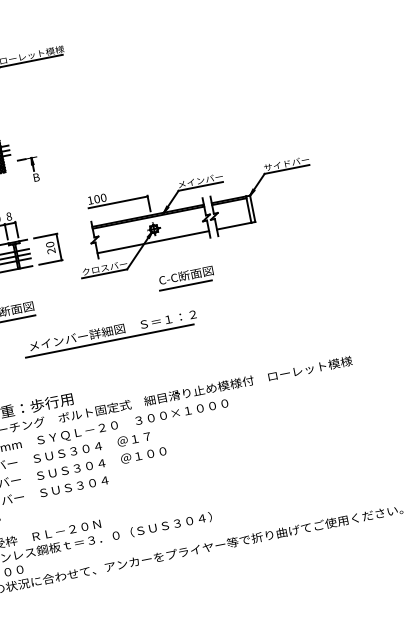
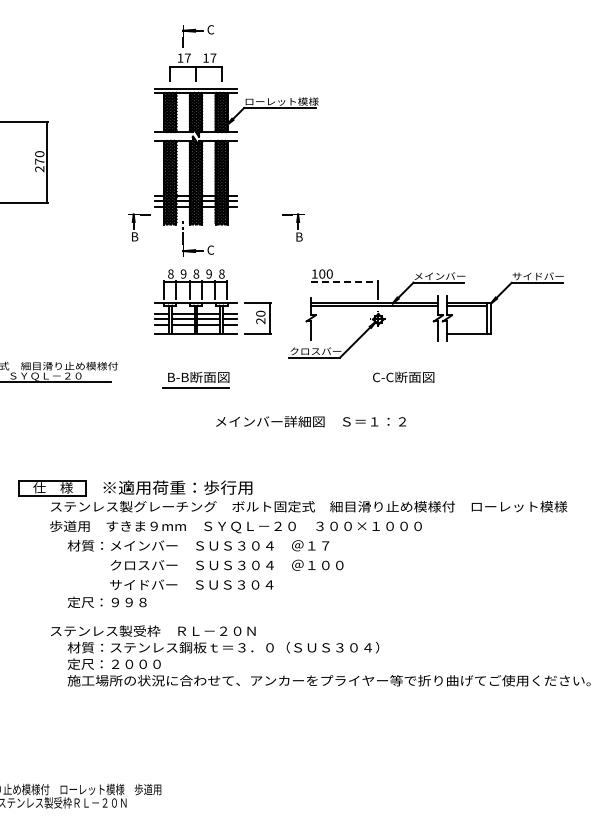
part: (29, 170) -> (293, 227), moved
line: (118, 202) -> (344, 282), solid -> dashed
line: (153, 242) -> (374, 333), removed
line: (185, 285) -> (400, 388), removed
line: (109, 340) -> (305, 432), removed

